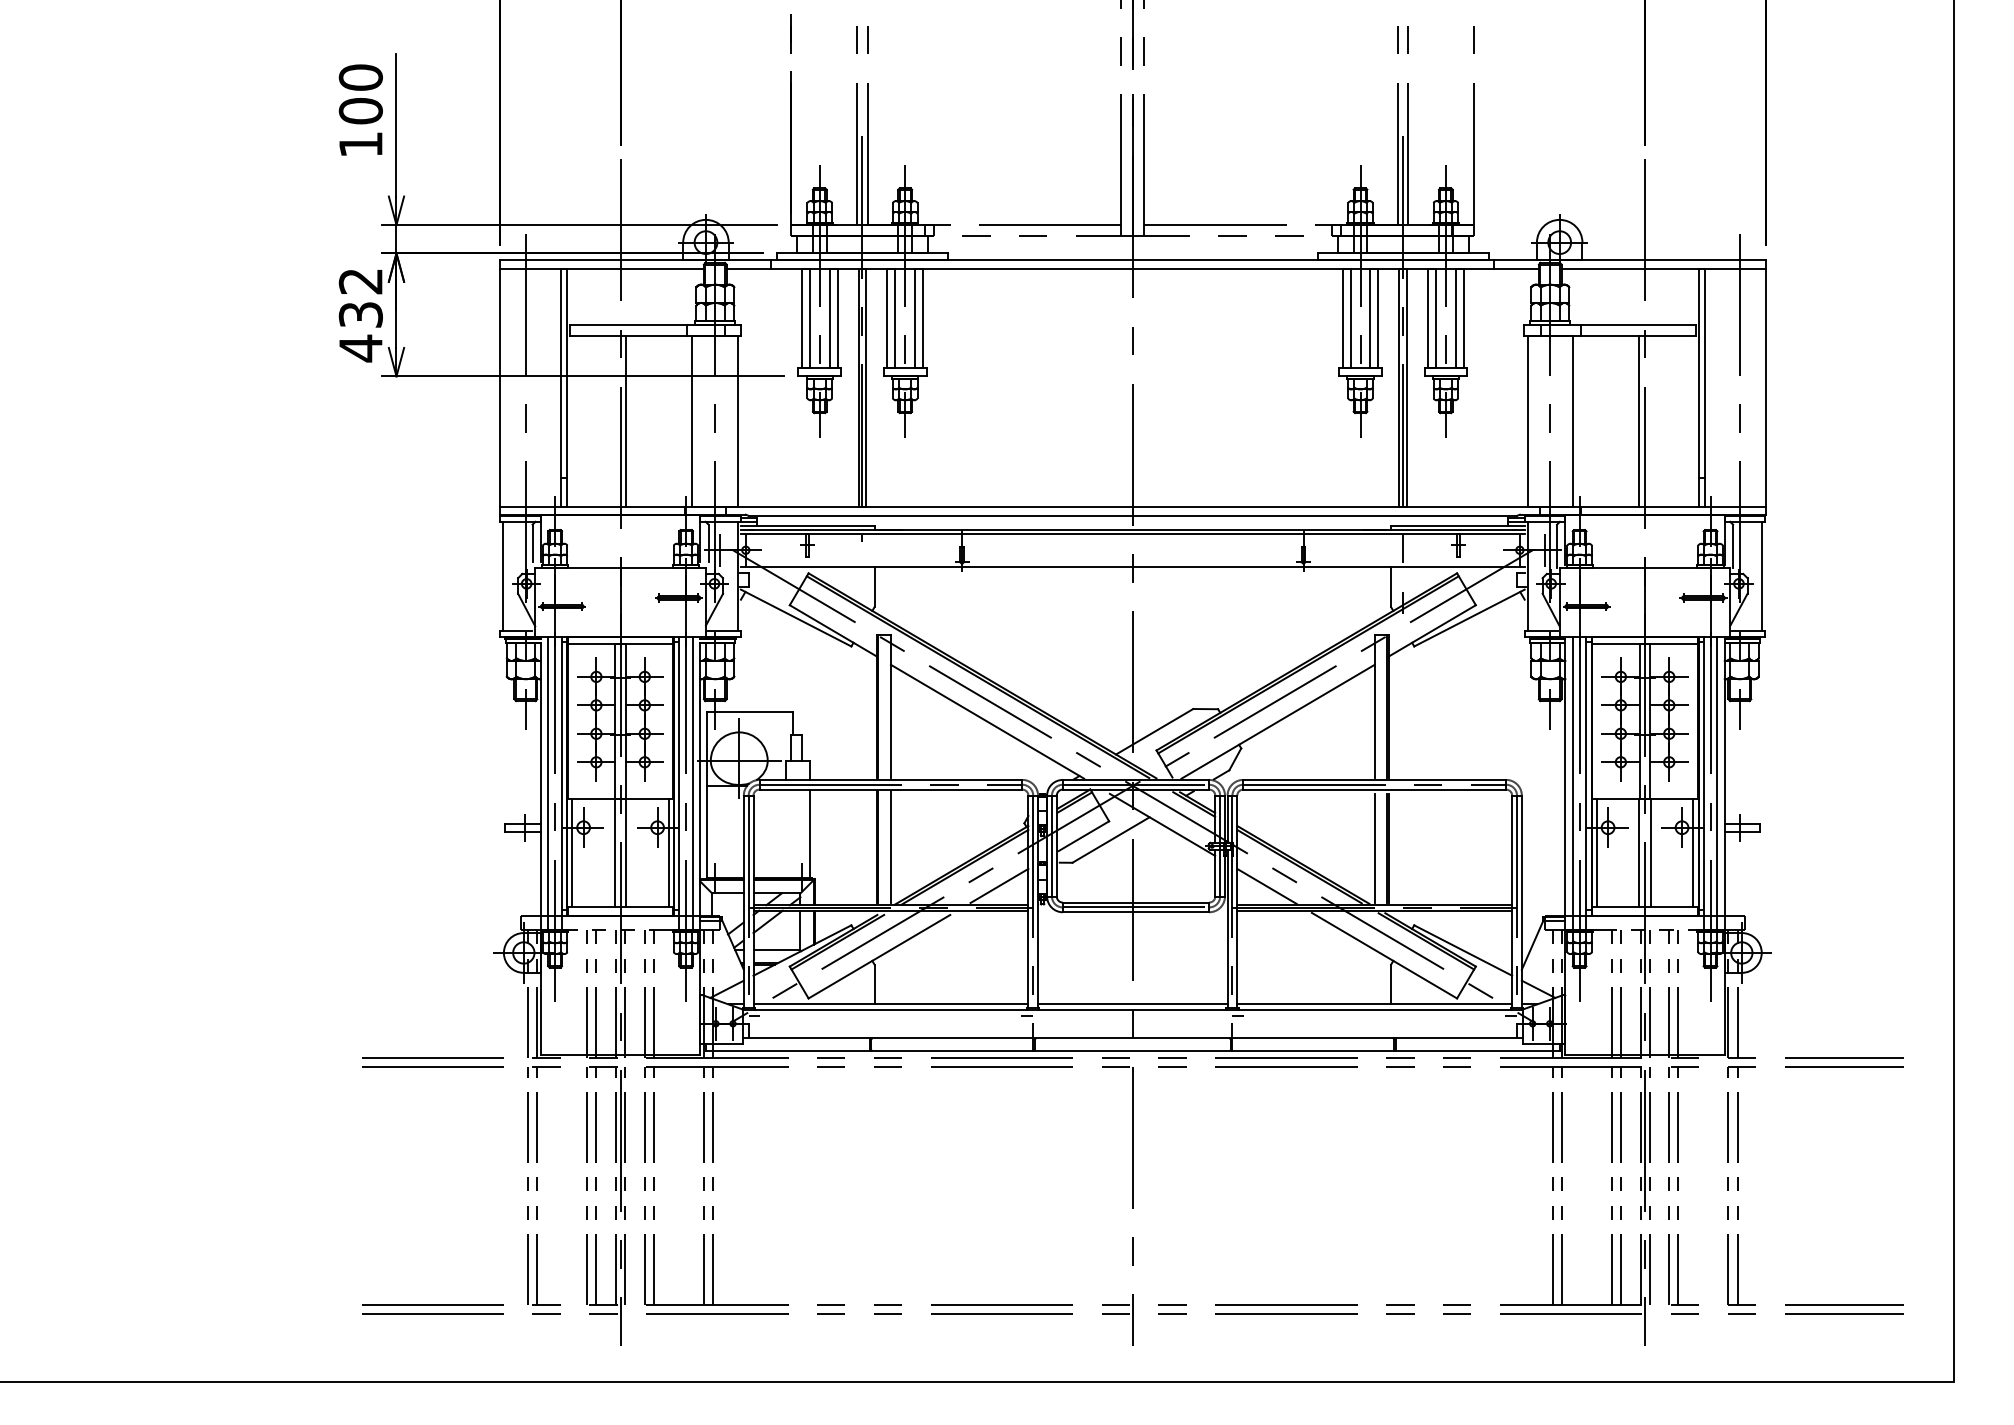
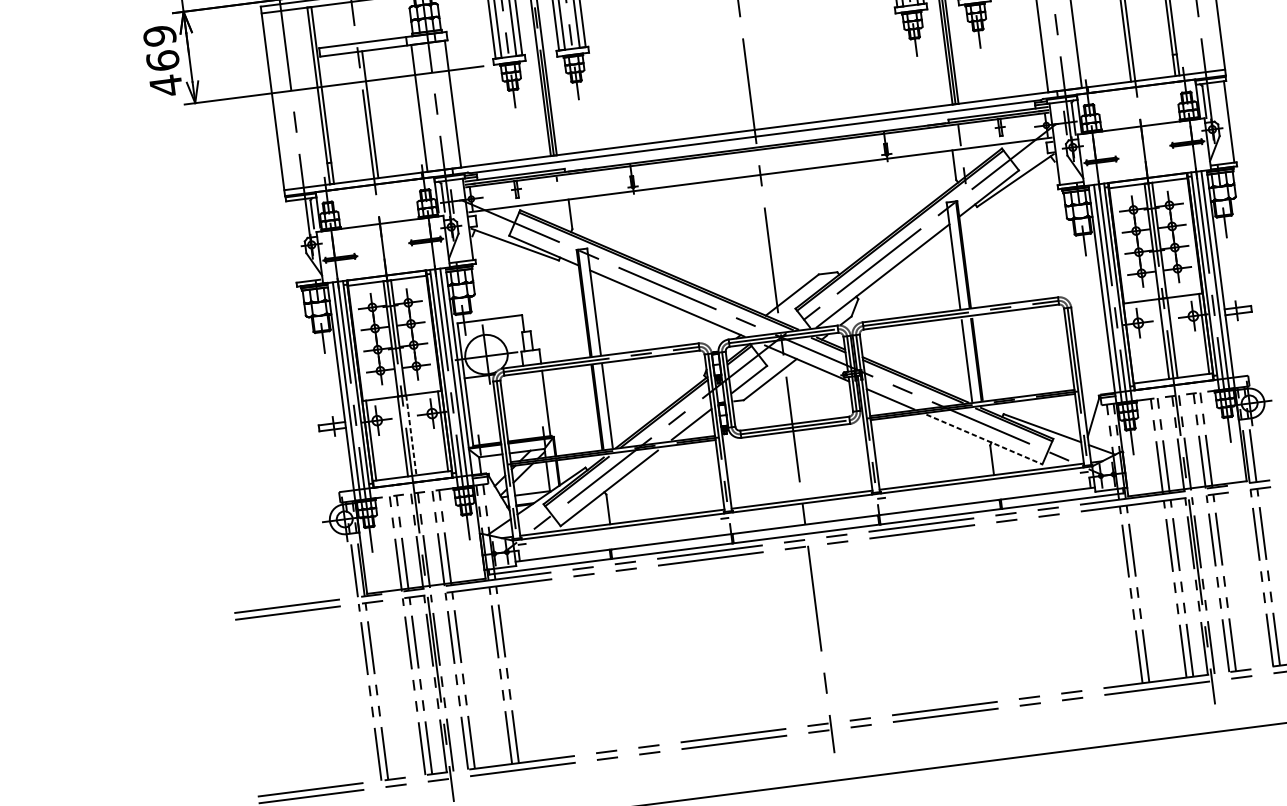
text: (360, 297) -> (161, 47), 432 -> 469
line: (503, 576) -> (293, 241), removed
line: (1596, 852) -> (1132, 342), removed
line: (626, 853) -> (411, 435), solid -> dashed
line: (1384, 955) -> (984, 439), solid -> dashed

